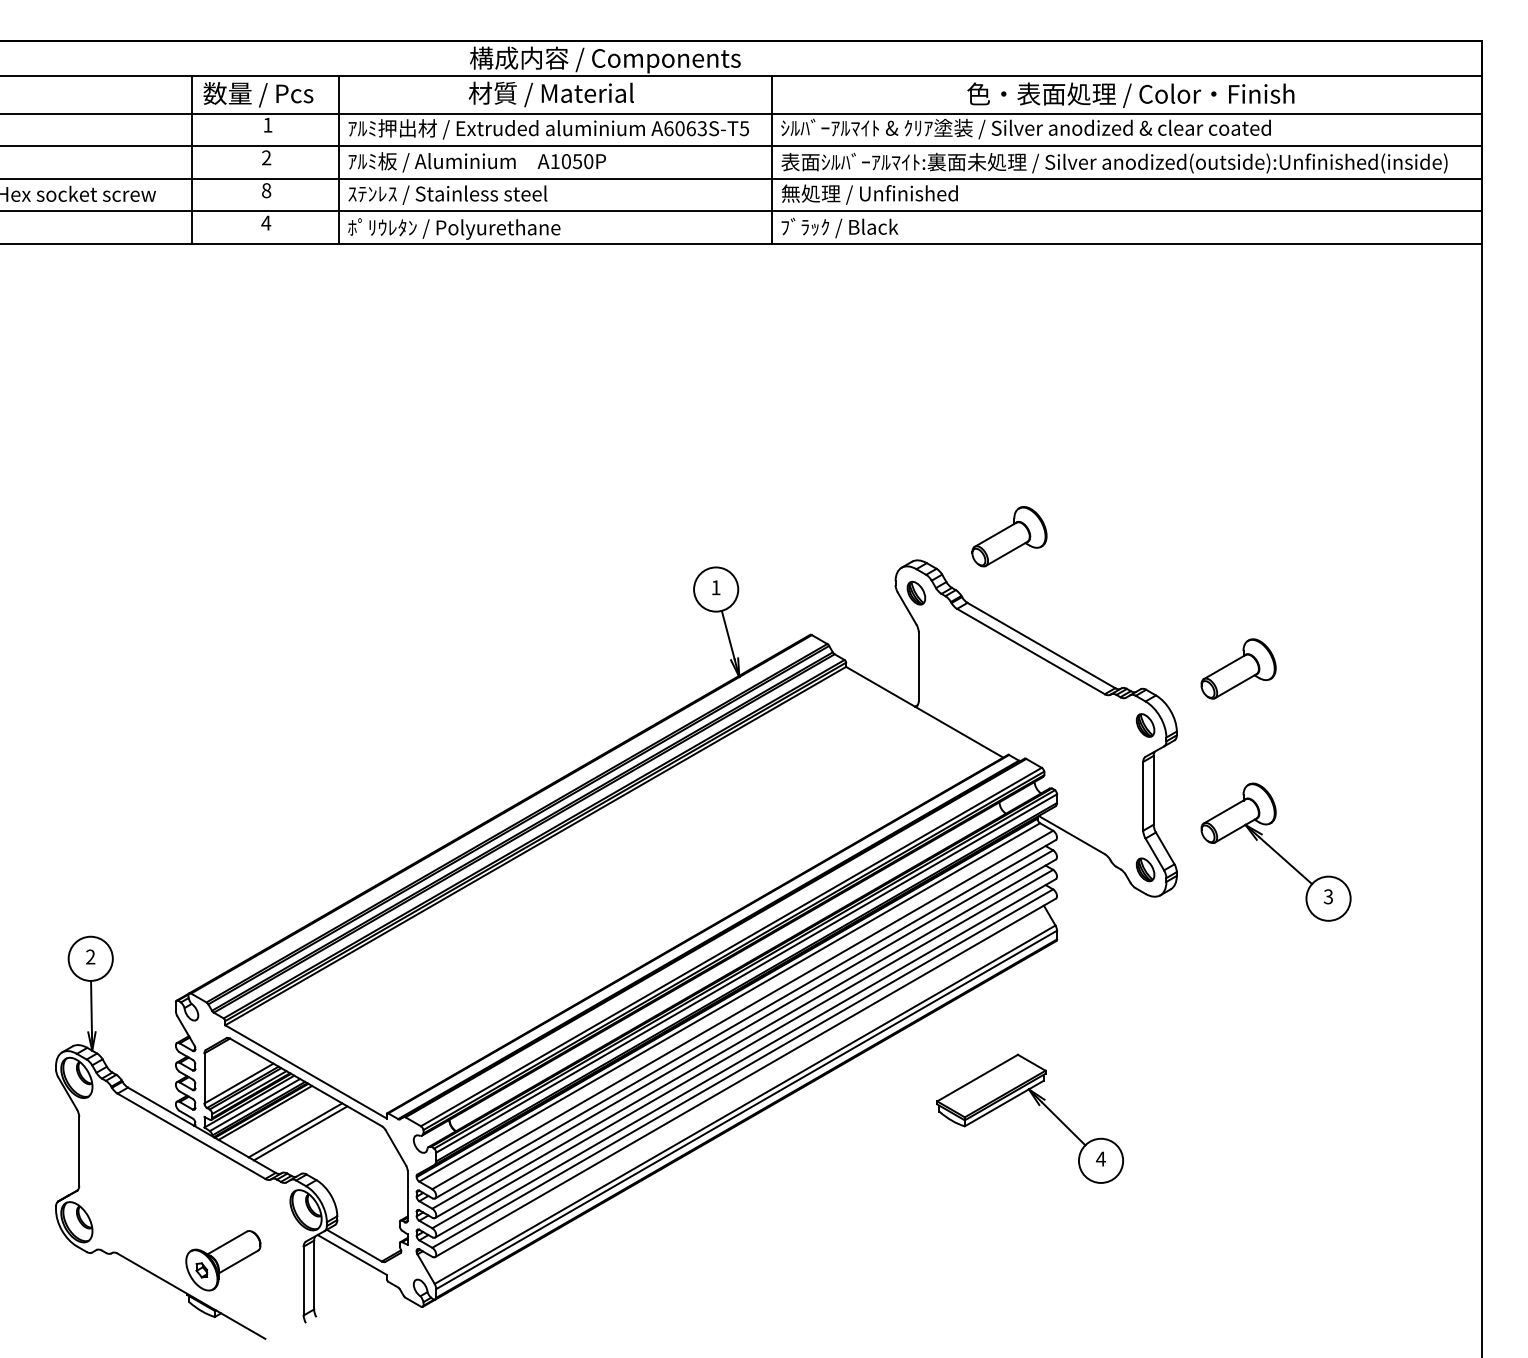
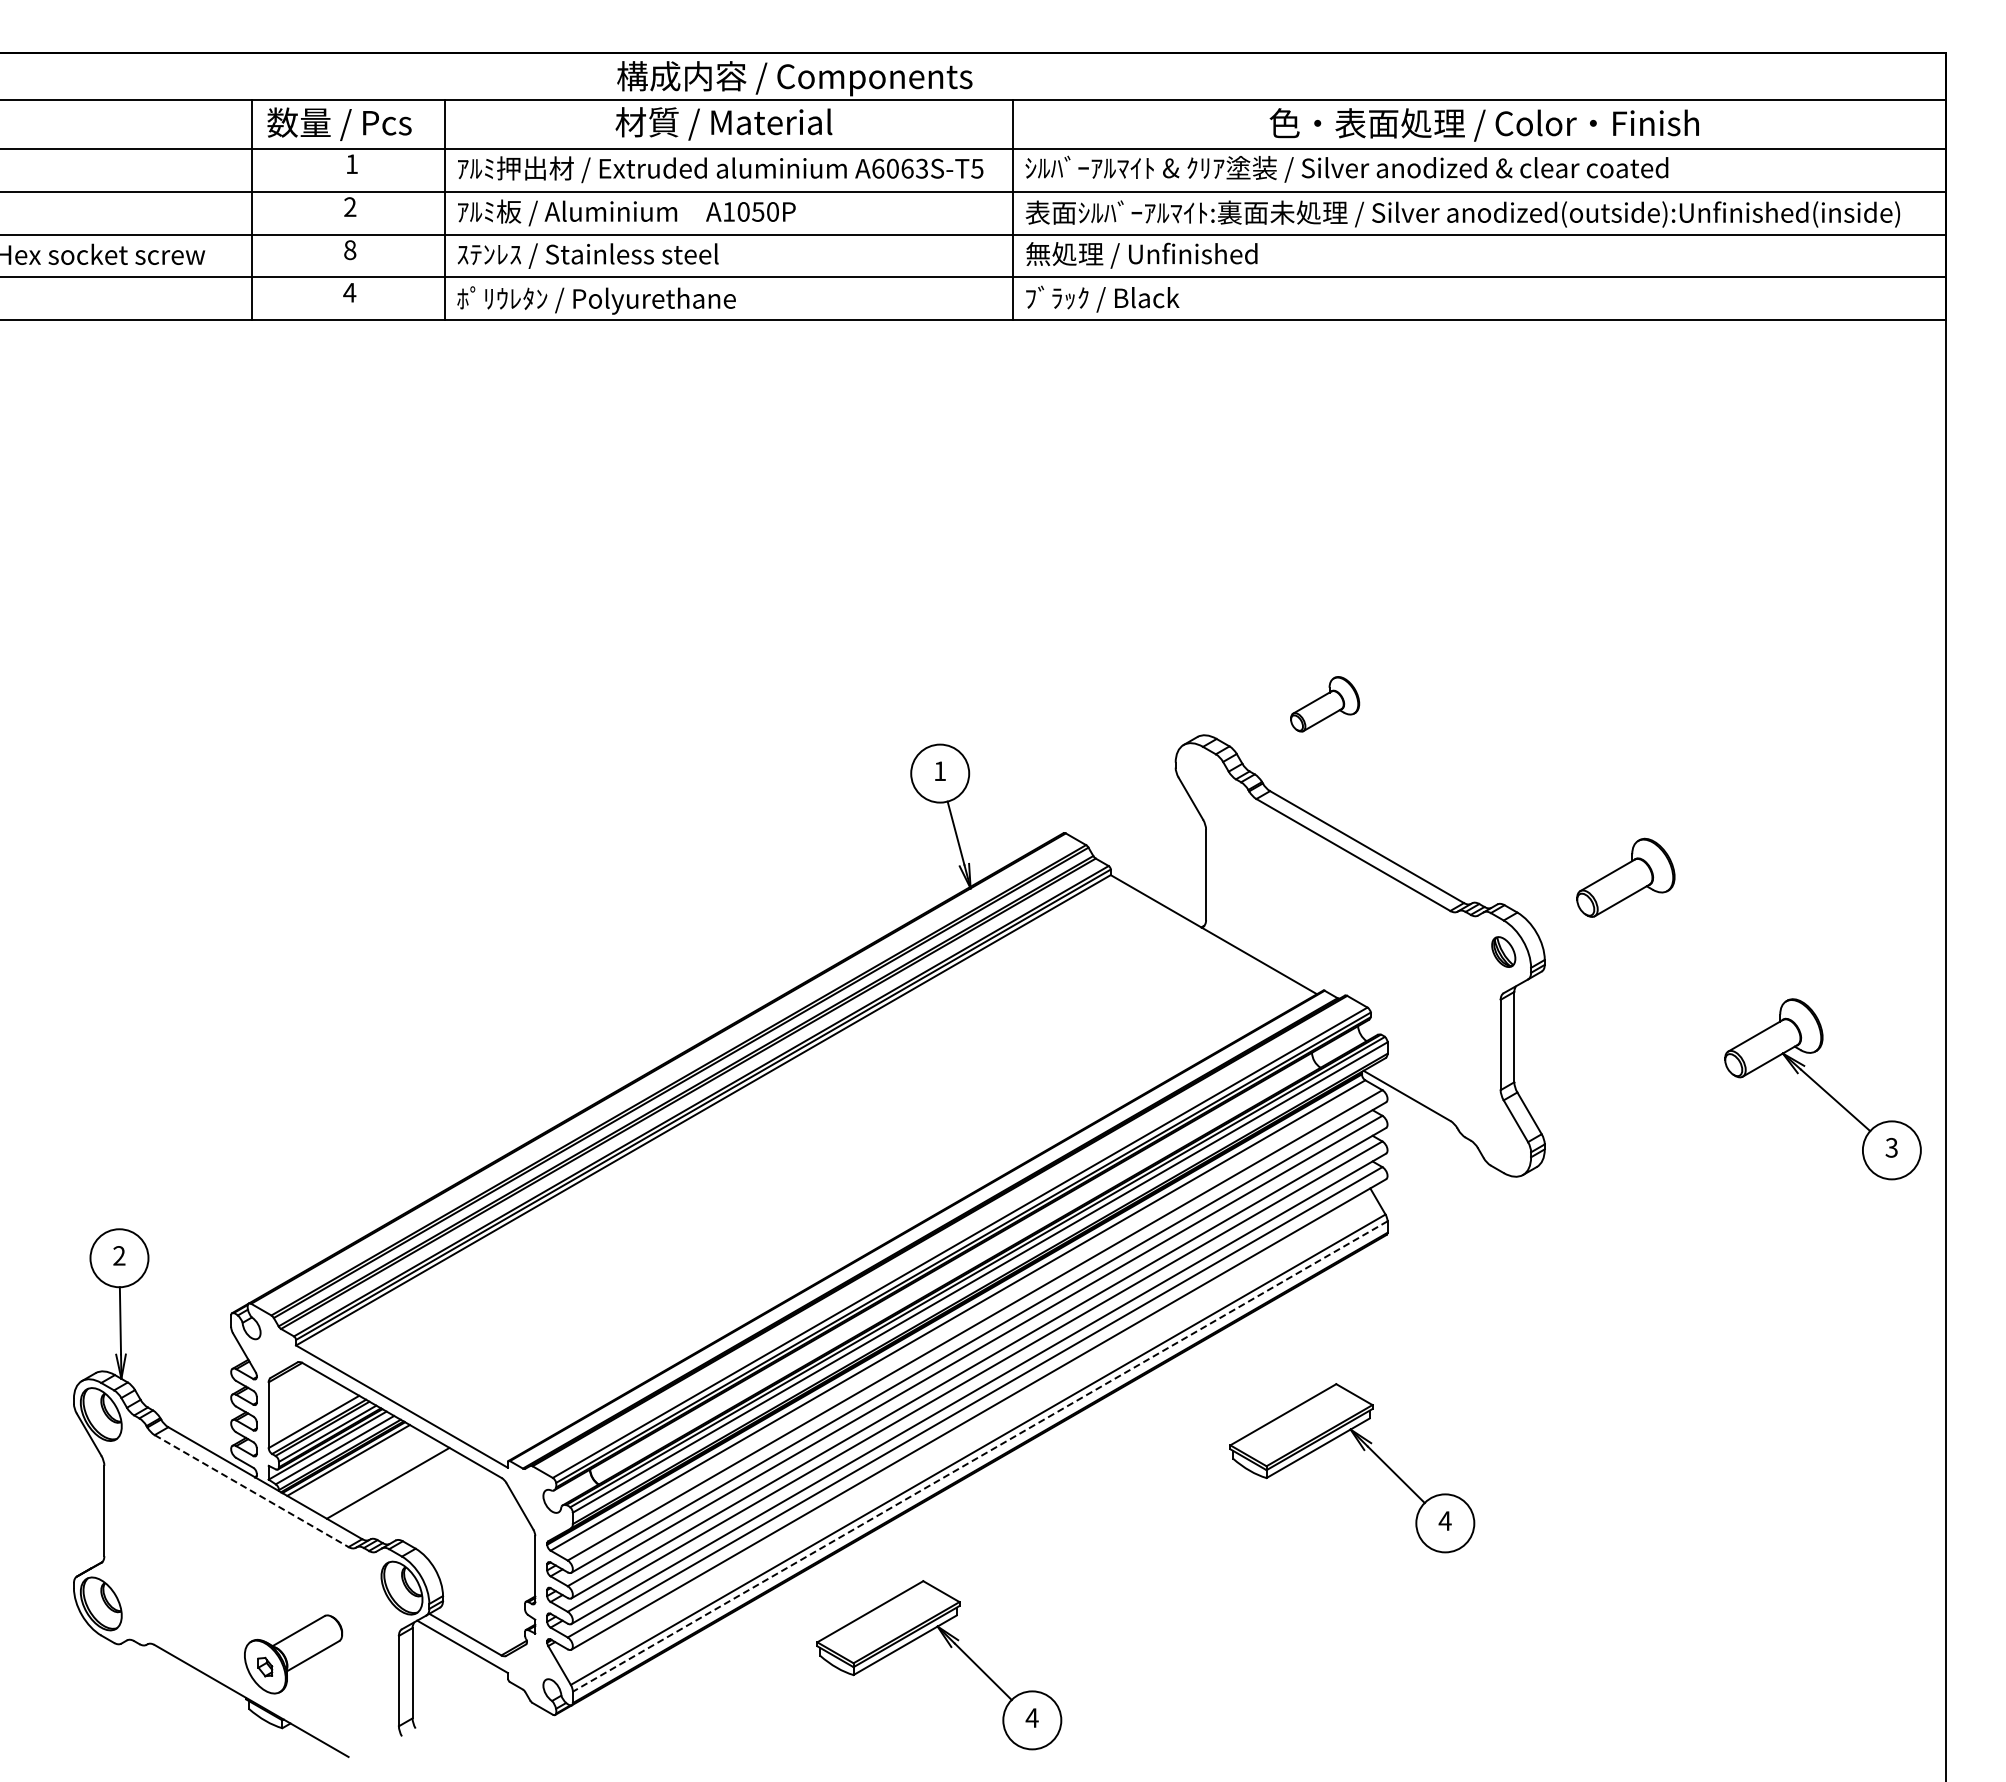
part: (1008, 536) -> (1324, 704), size x0.7
part: (916, 593) -> (1202, 778), removed
part: (1275, 852) -> (1822, 1089), moved
part: (1145, 869) -> (1503, 1141), removed
line: (746, 1109) -> (979, 1456), solid -> dashed
line: (300, 1132) -> (394, 1486), removed
line: (191, 1136) -> (251, 1491), solid -> dashed
part: (723, 1255) -> (950, 1647), added

